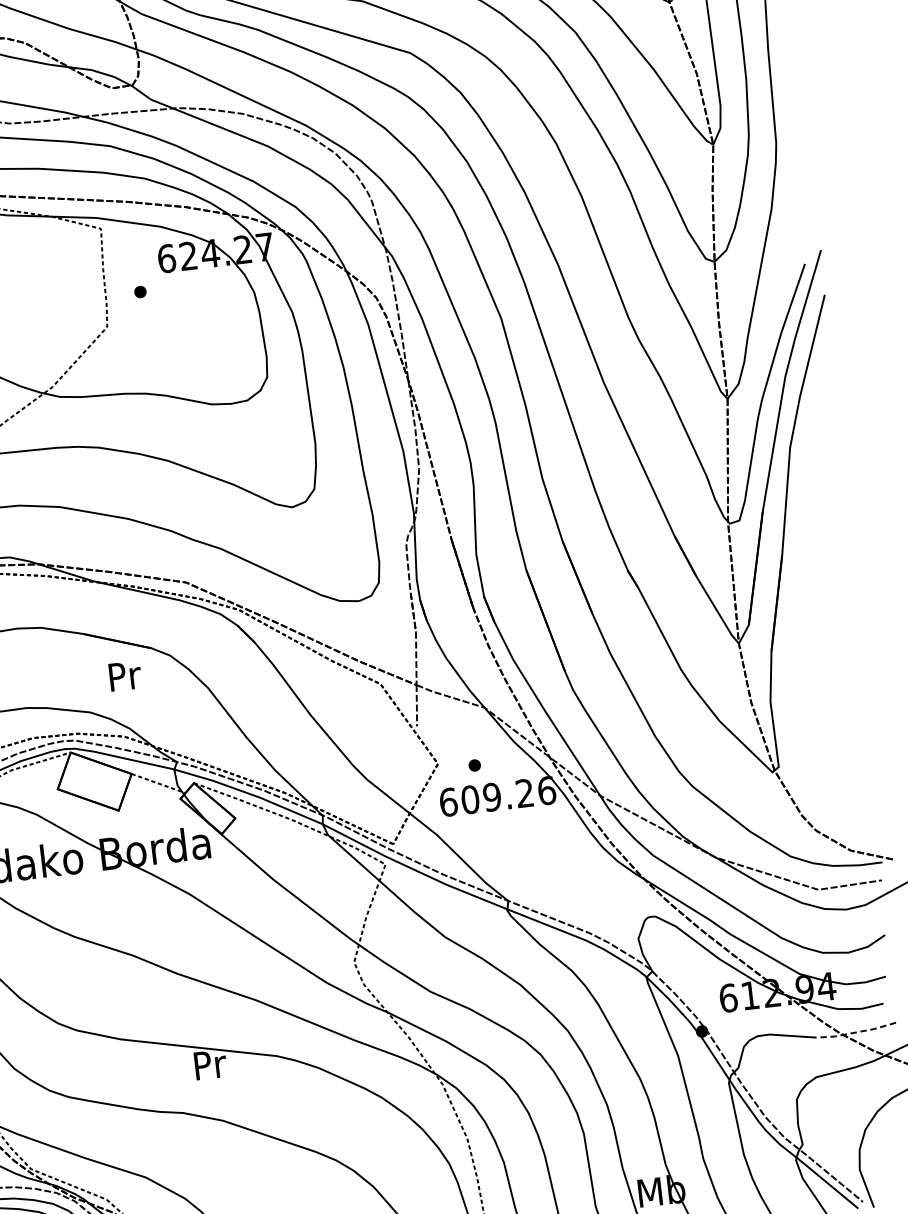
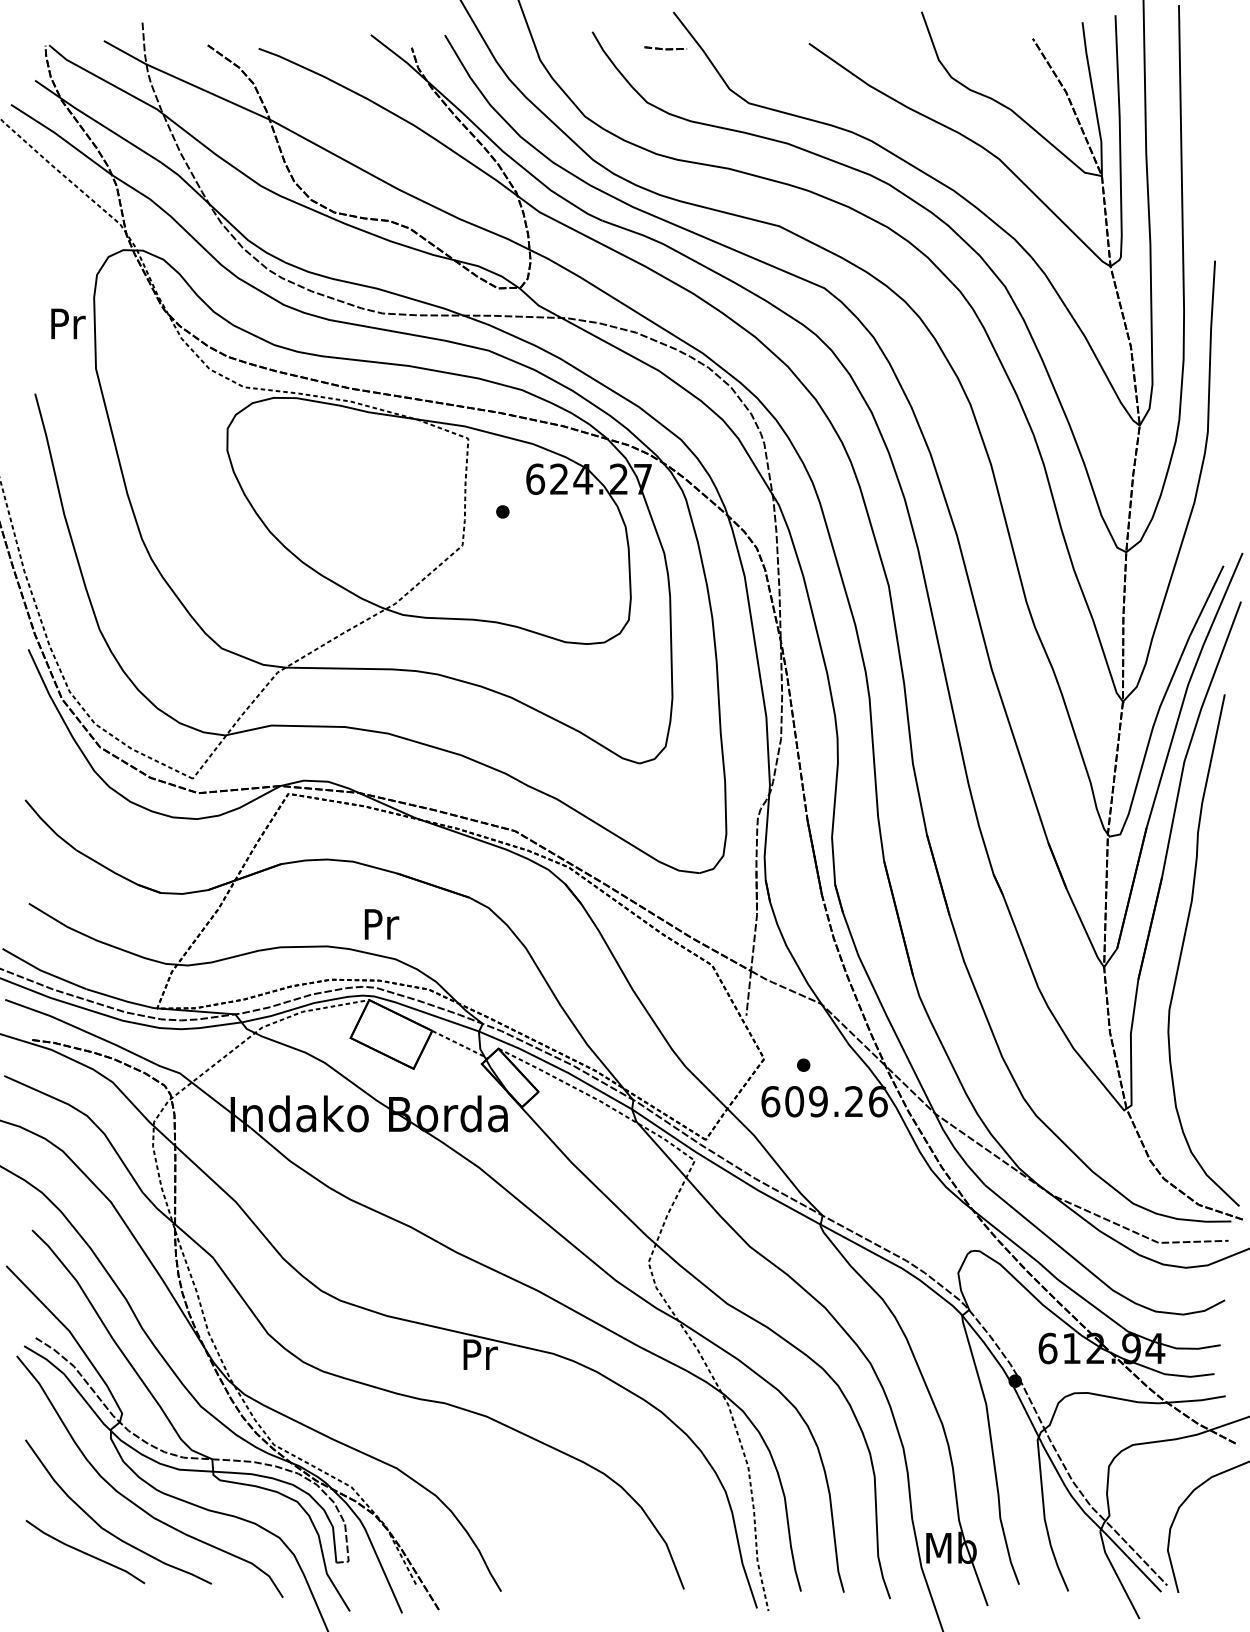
curve: (809, 617) -> (1183, 947), added
text: (124, 676) -> (381, 924), moved
line: (857, 1032) -> (1182, 1401), dashed -> solid

